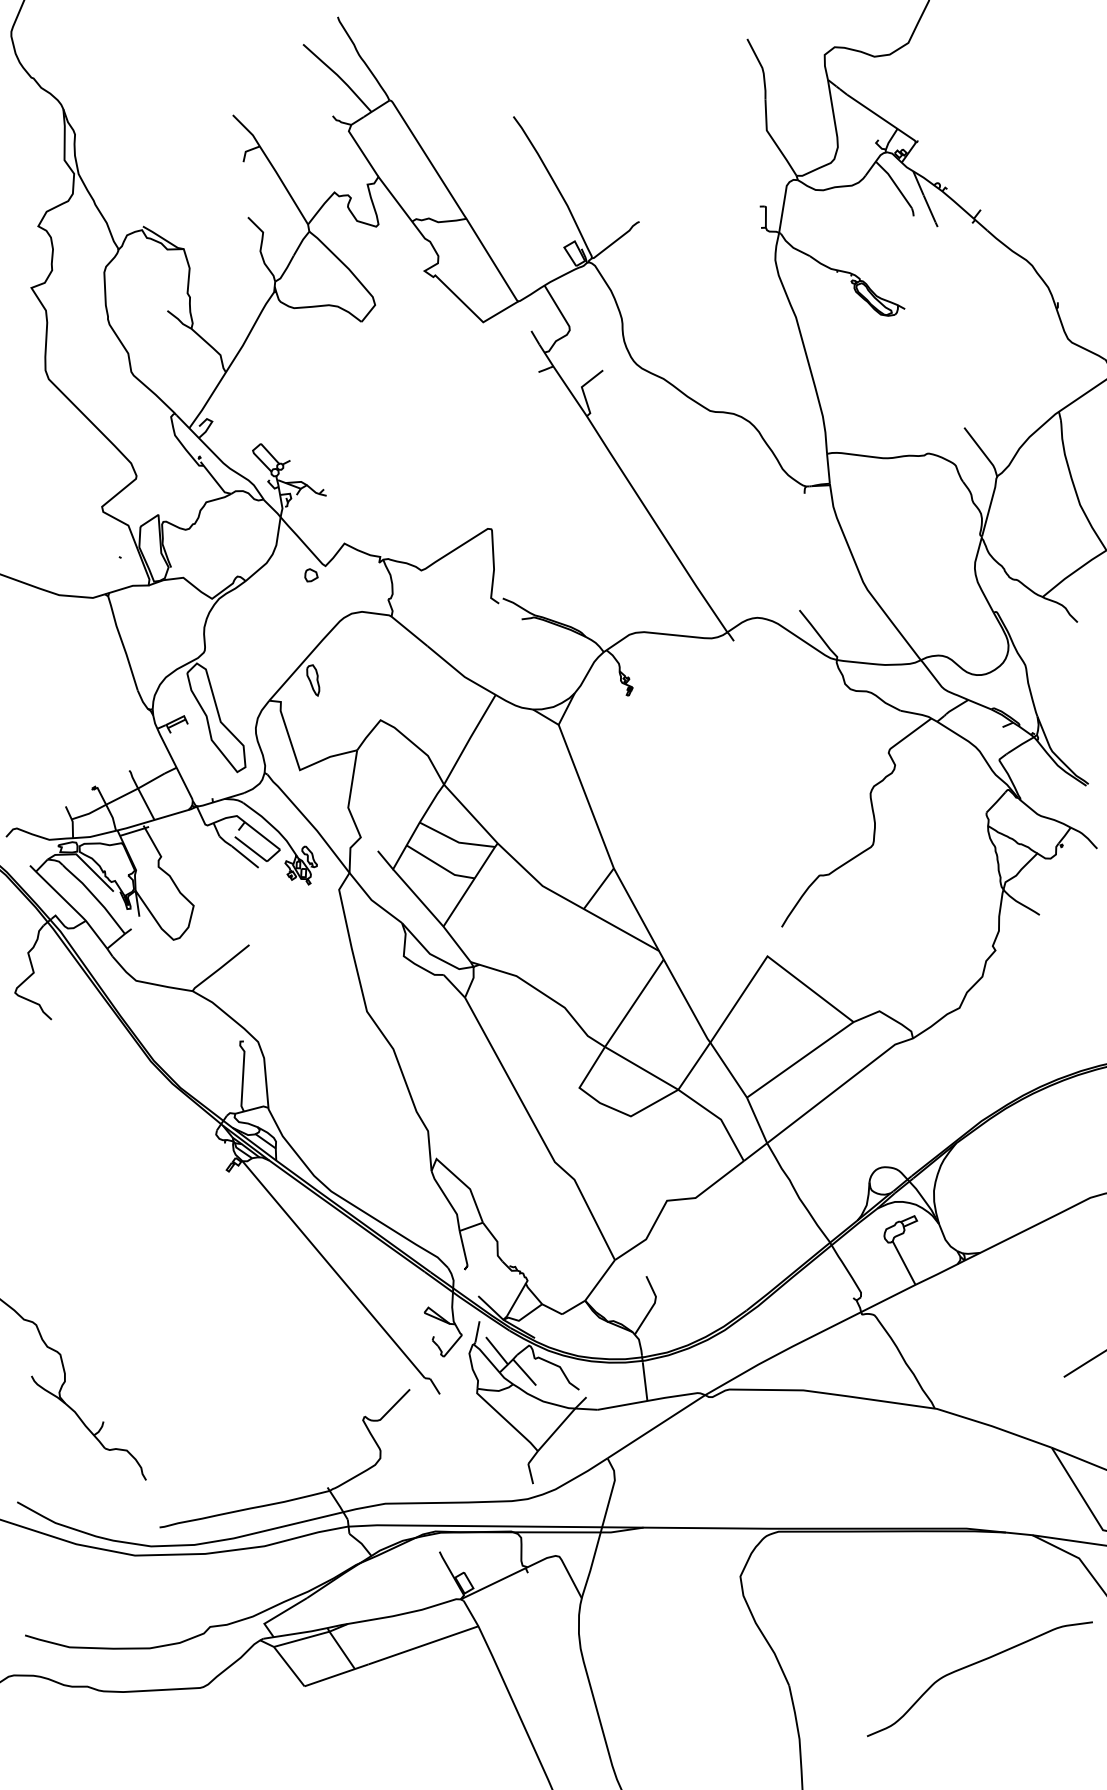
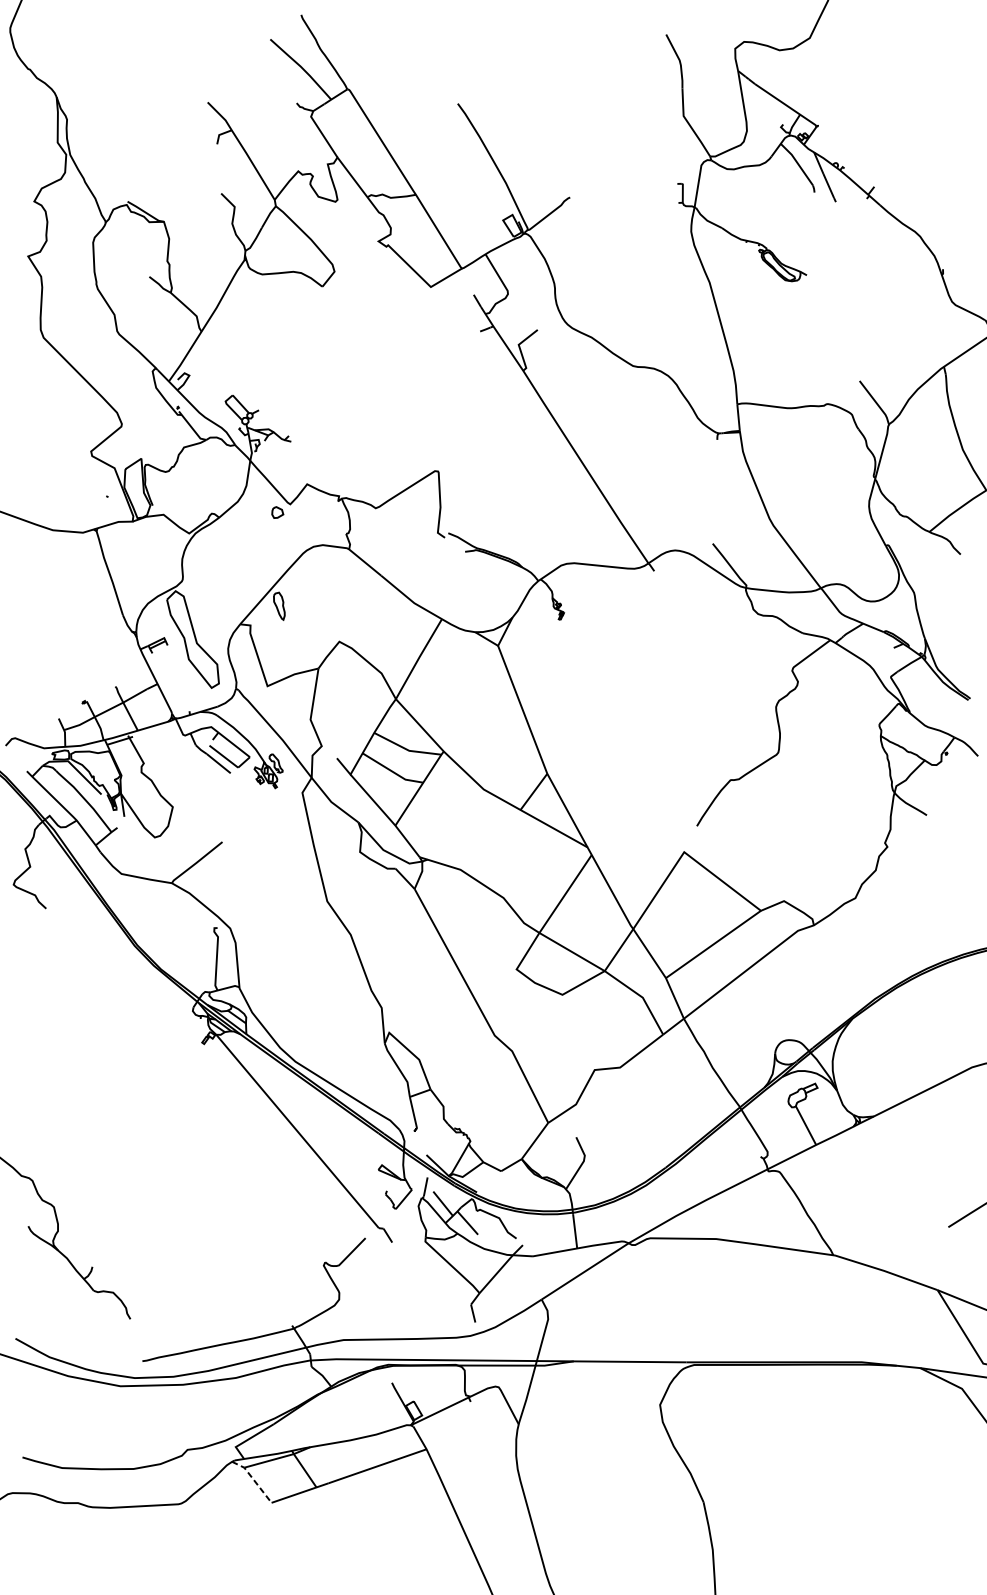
line: (284, 1660) -> (253, 1479), solid -> dashed
curve: (973, 1665) -> (867, 1484), removed

